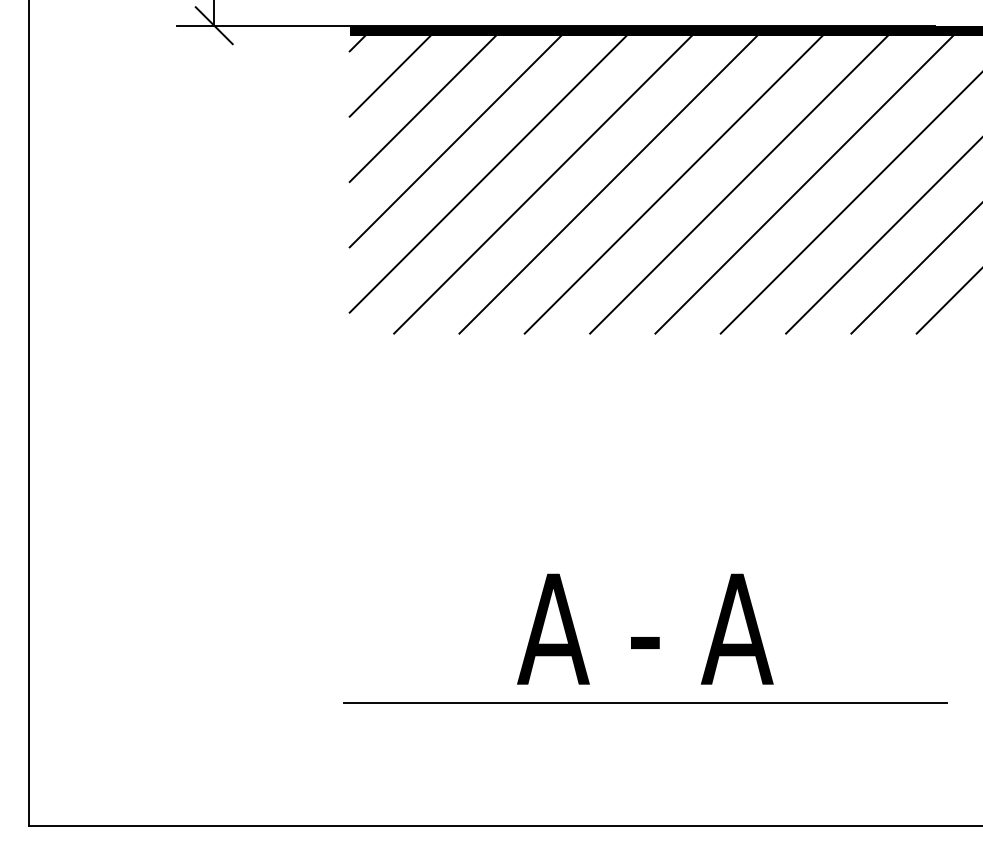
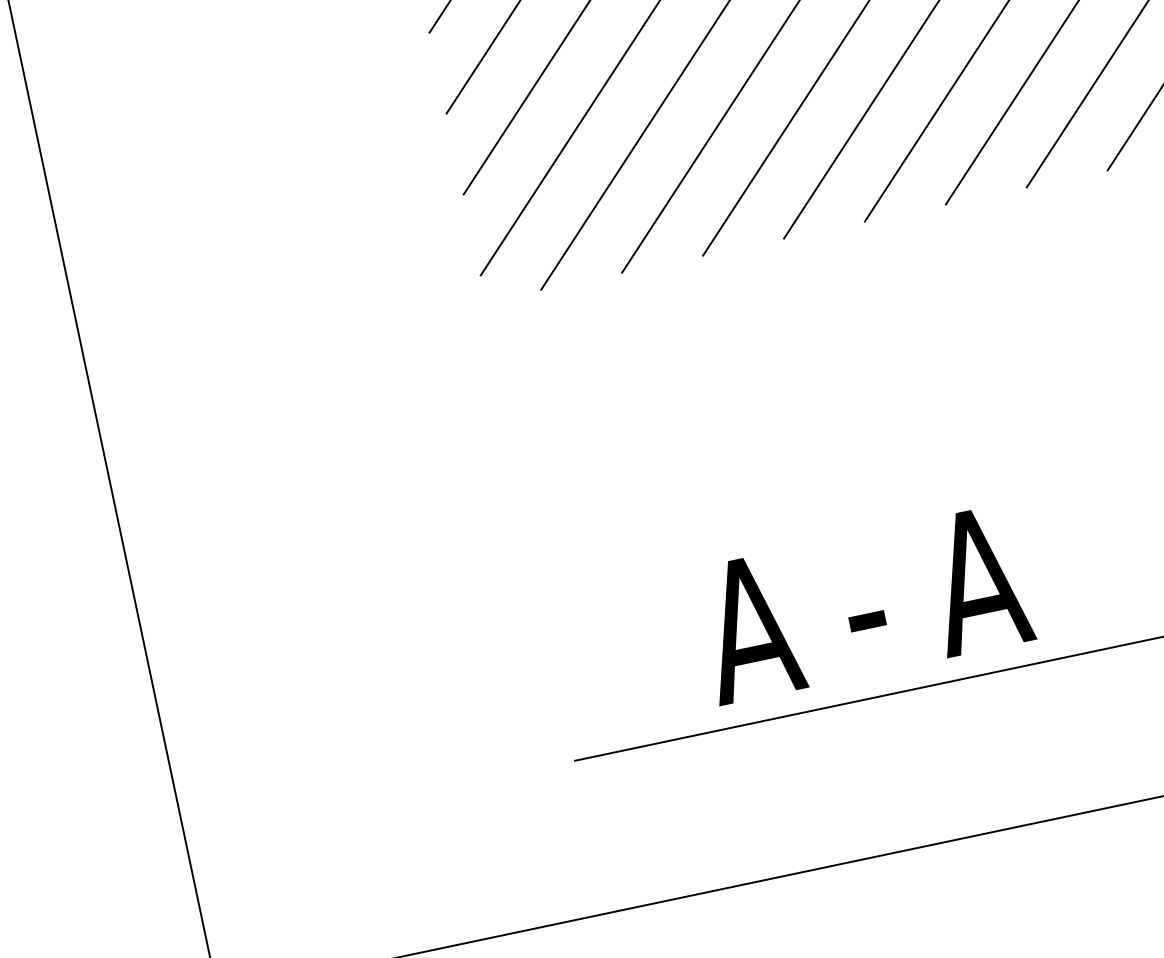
text: (645, 628) -> (863, 603), moved

